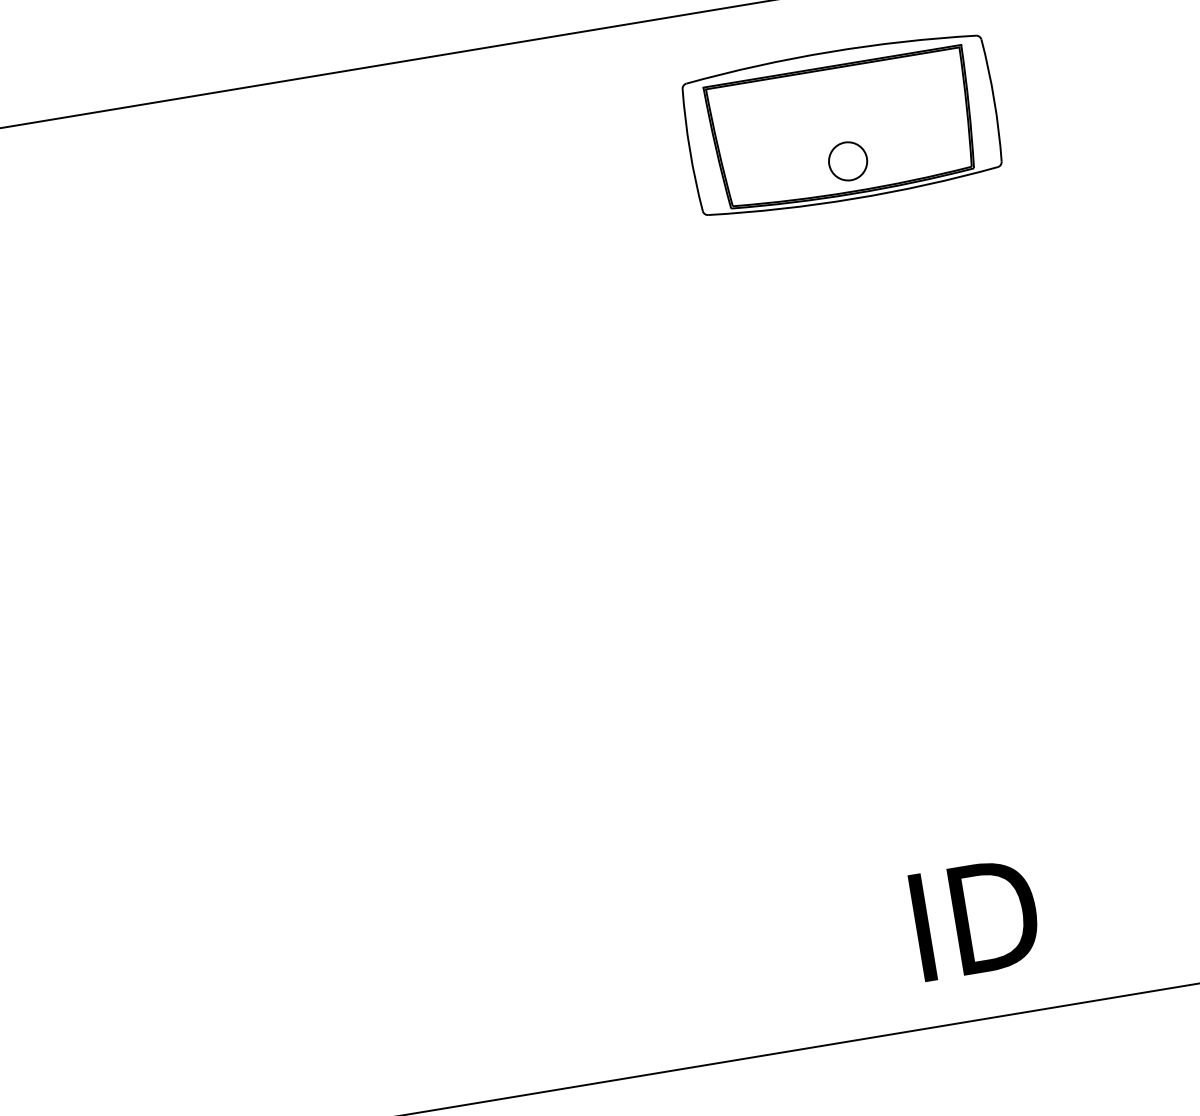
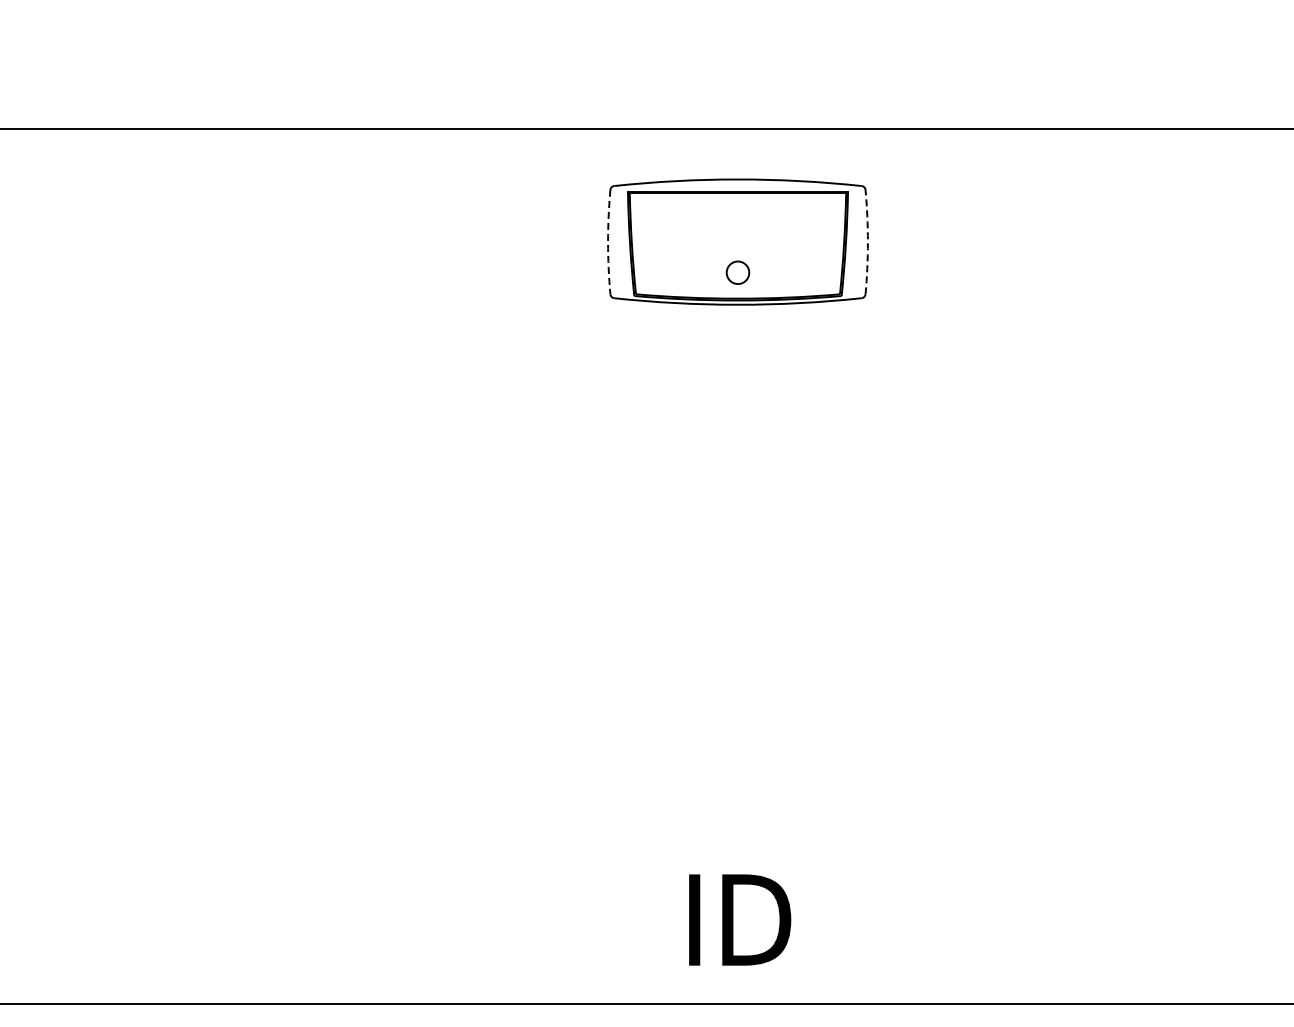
arc: (993, 100) -> (867, 242), solid -> dashed
arc: (690, 150) -> (608, 242), solid -> dashed
circle: (847, 161) -> (737, 272), size x0.7

